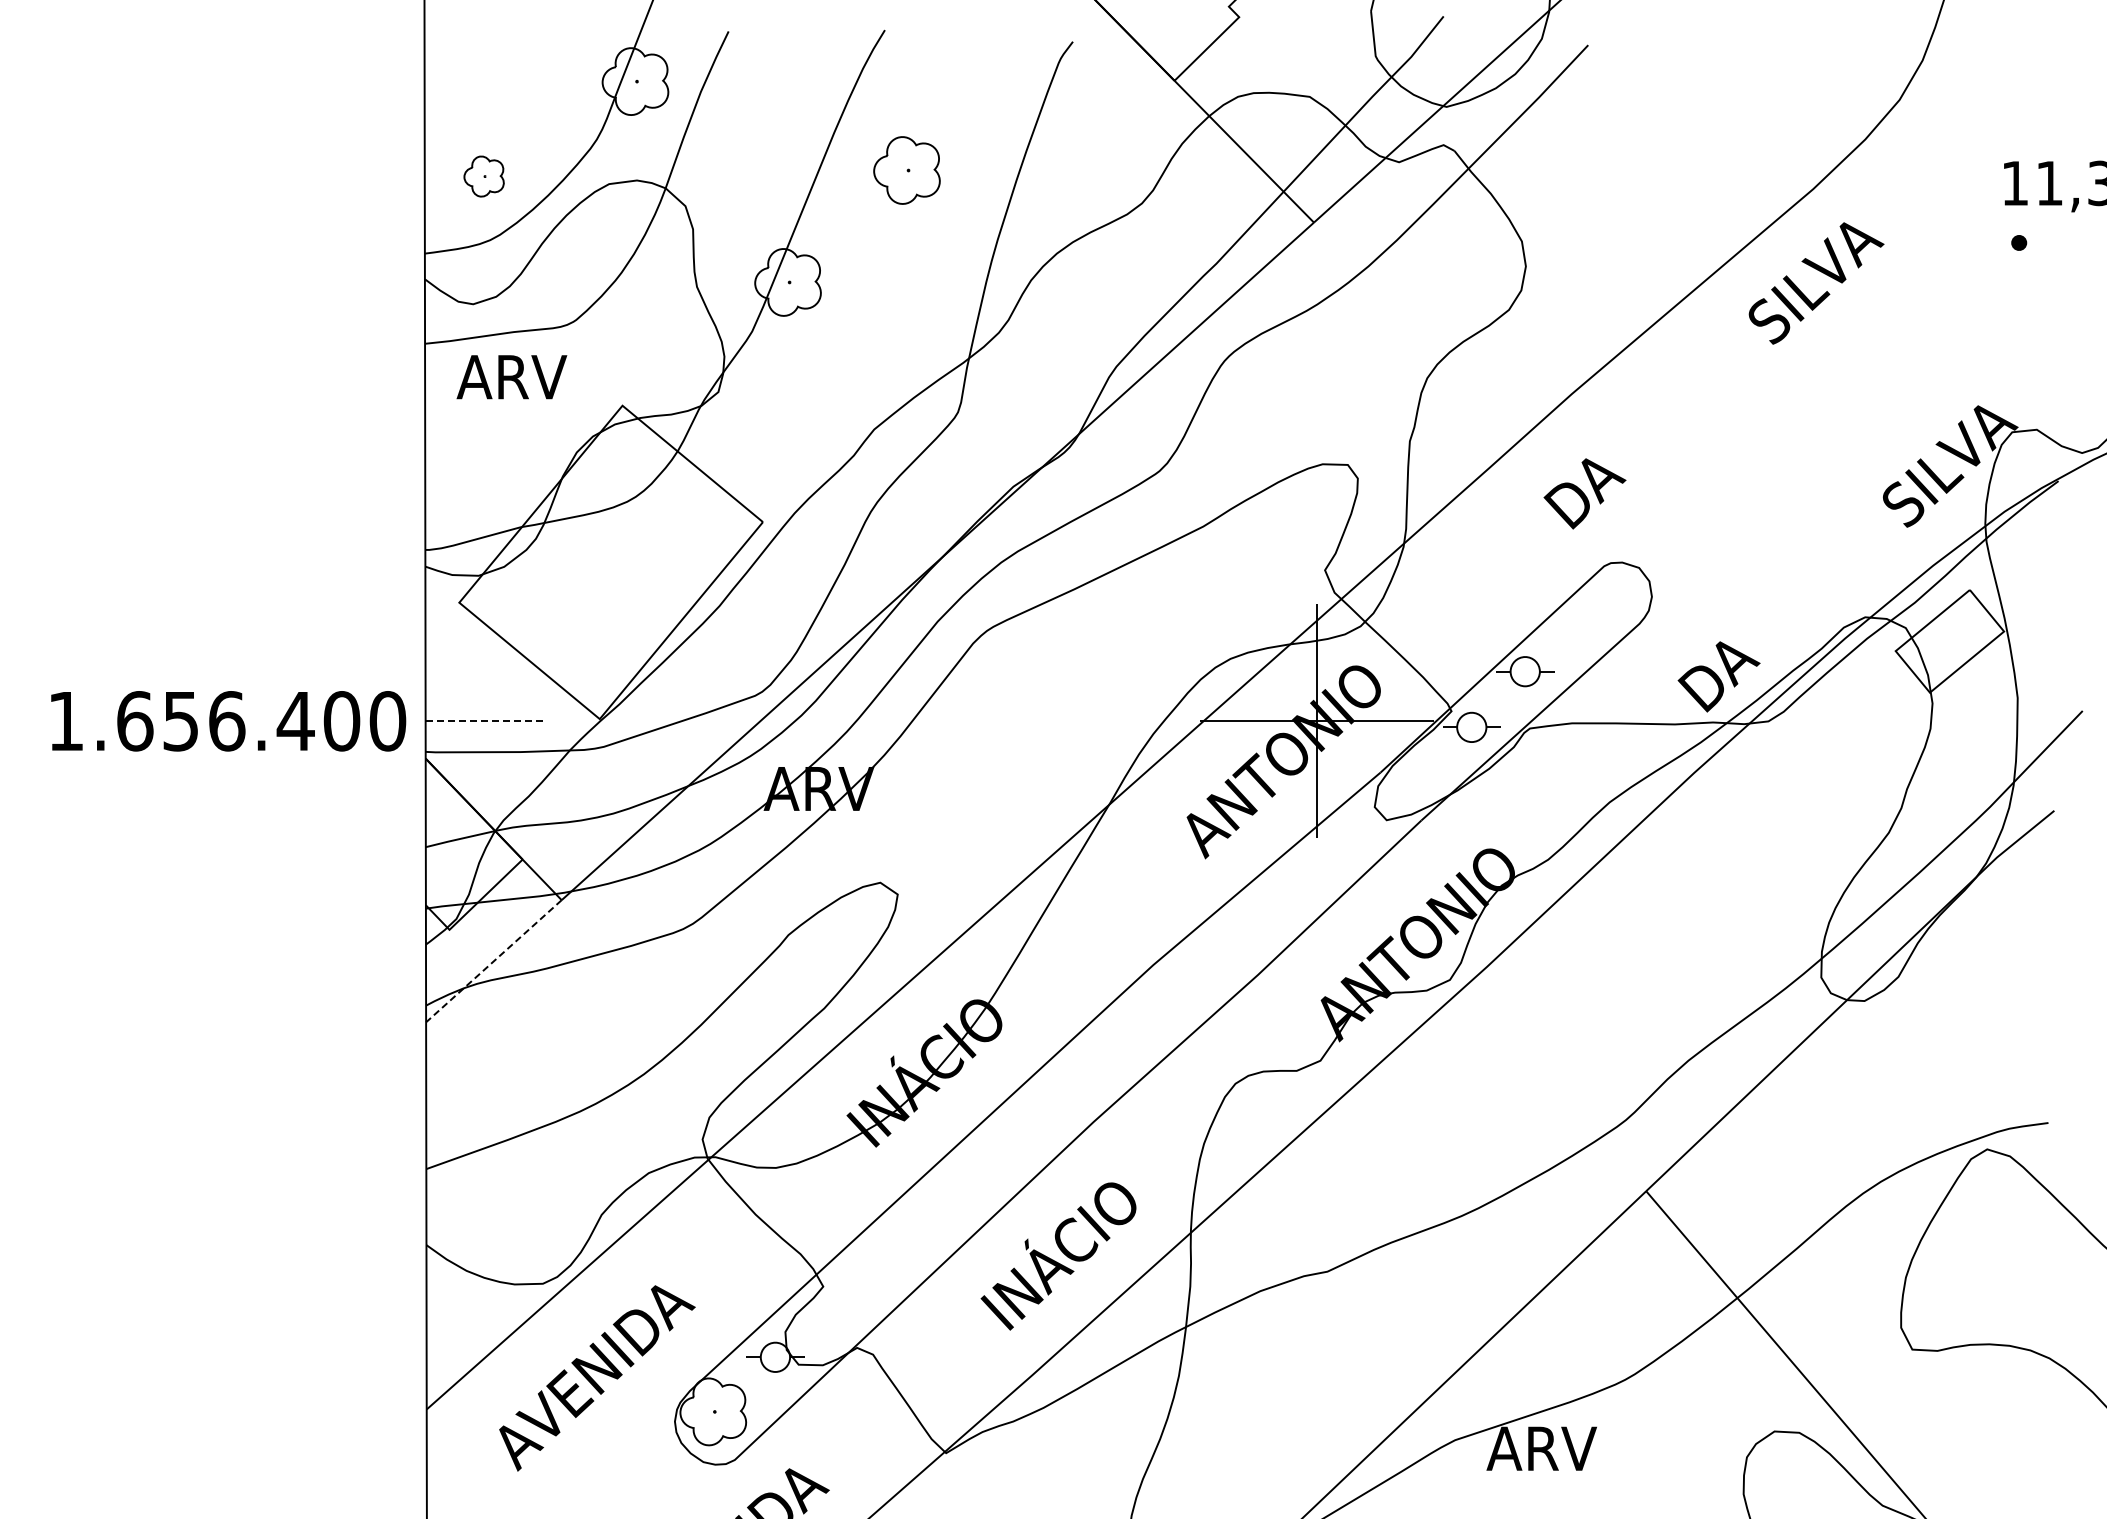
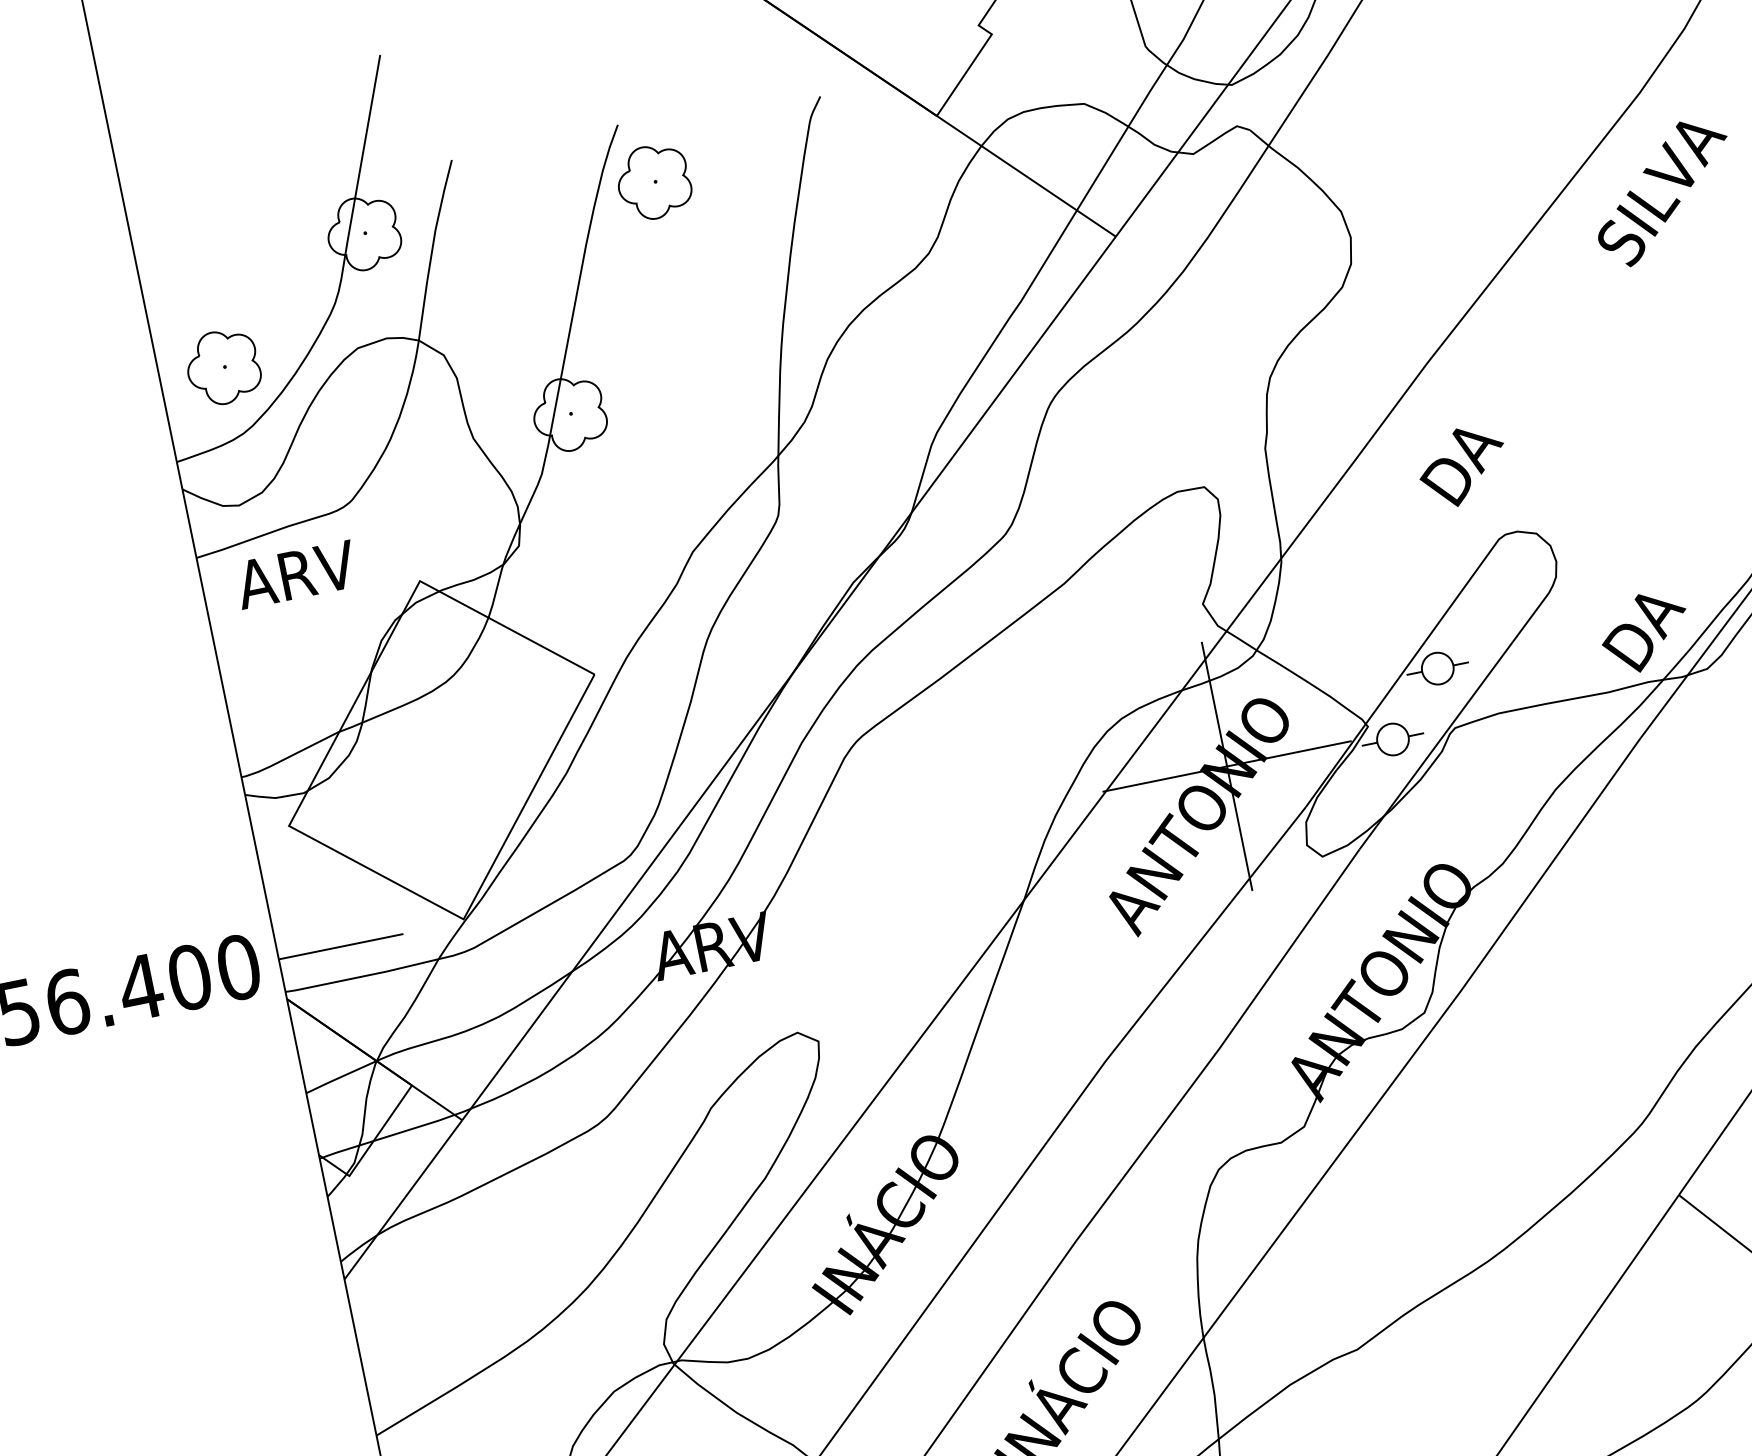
part: (906, 170) -> (653, 182), moved
part: (483, 176) -> (222, 367), size x1.67
line: (484, 721) -> (341, 946), dashed -> solid
line: (493, 961) -> (403, 1200), dashed -> solid

